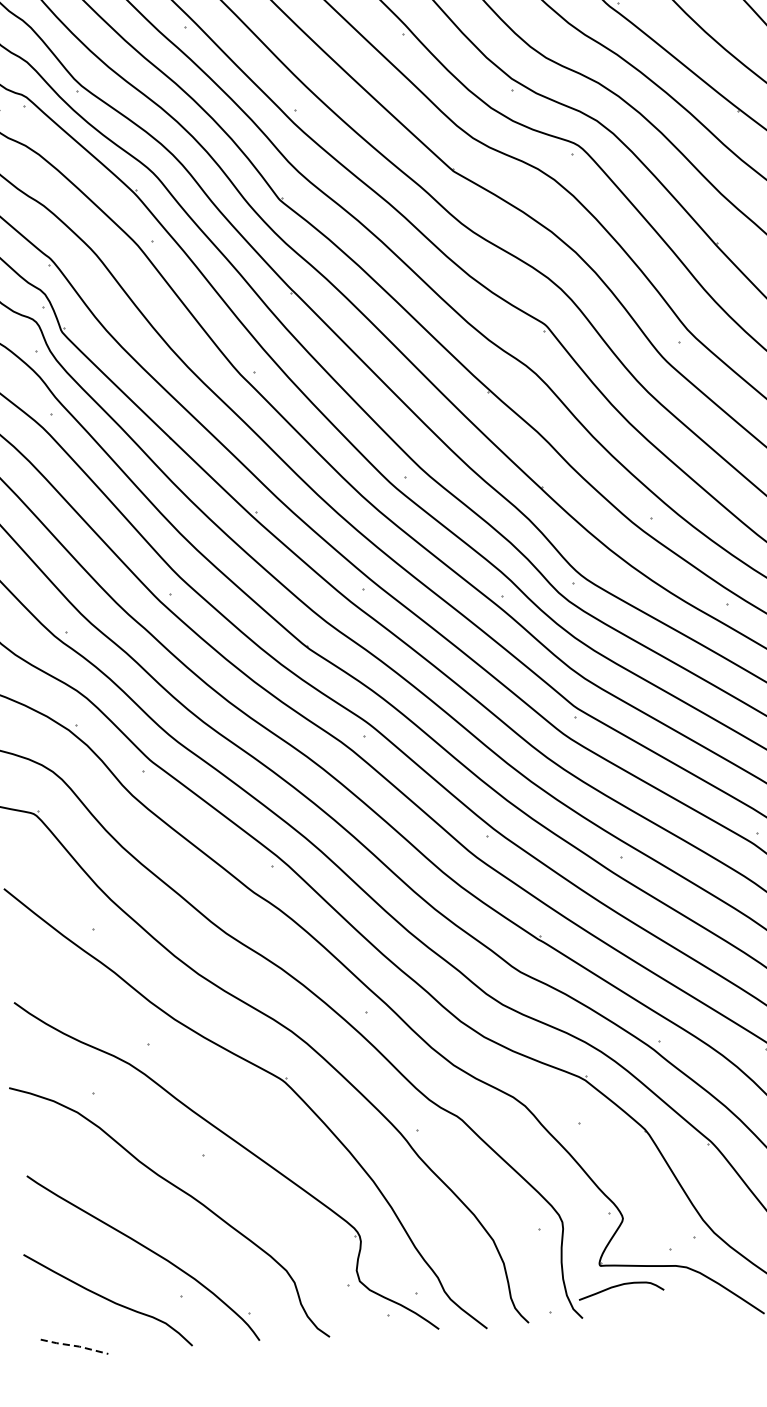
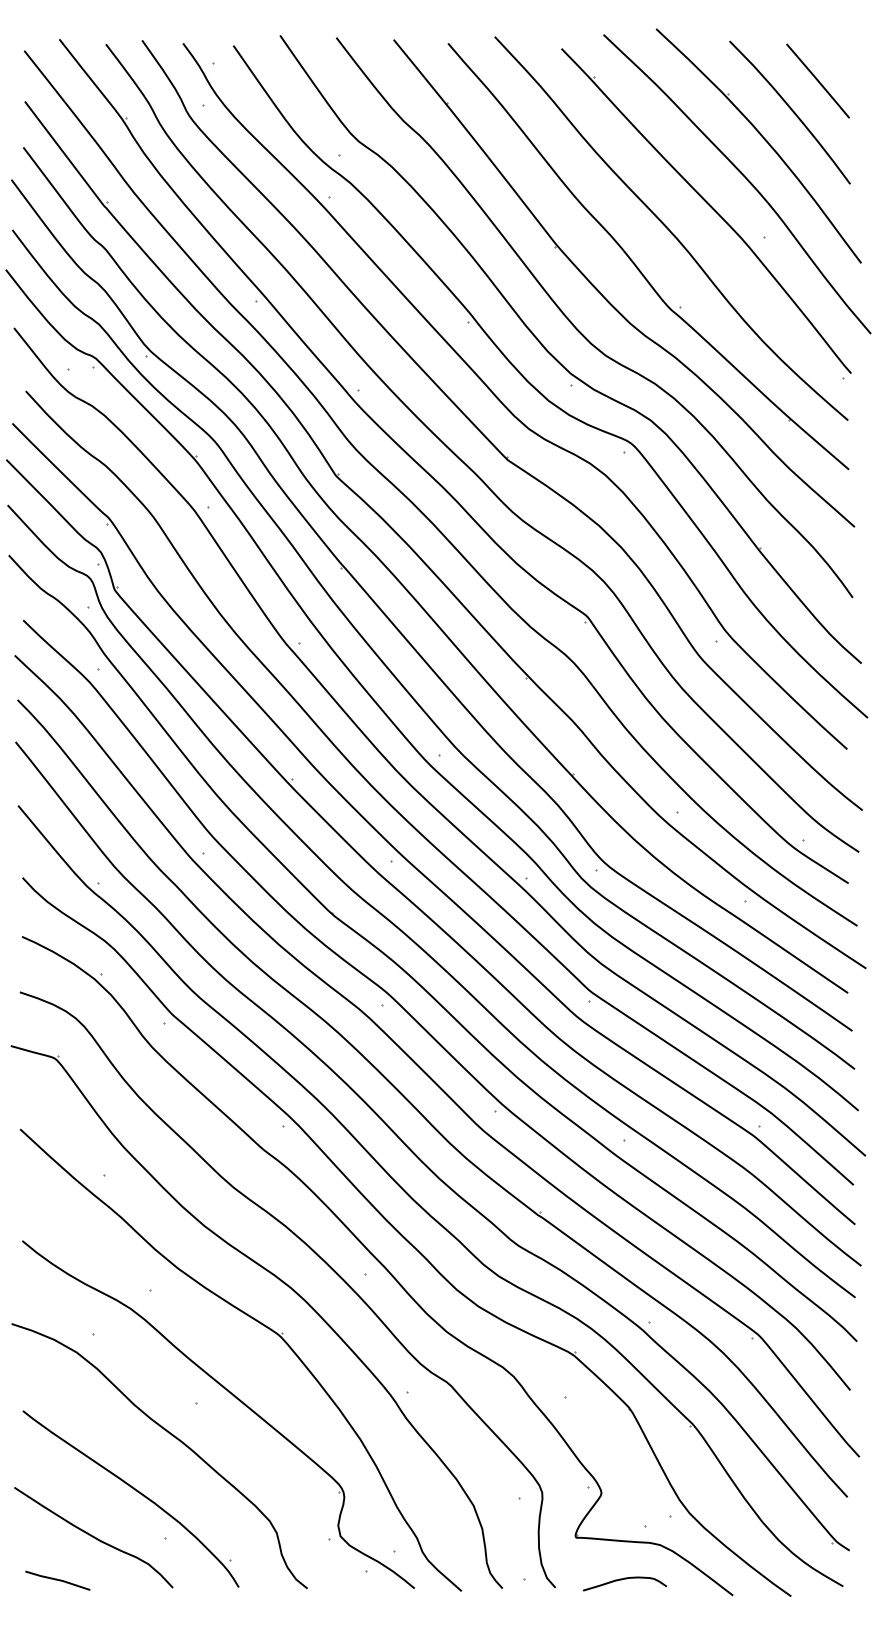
curve: (618, 1286) -> (622, 1580), moved
line: (75, 1346) -> (58, 1580), dashed -> solid

